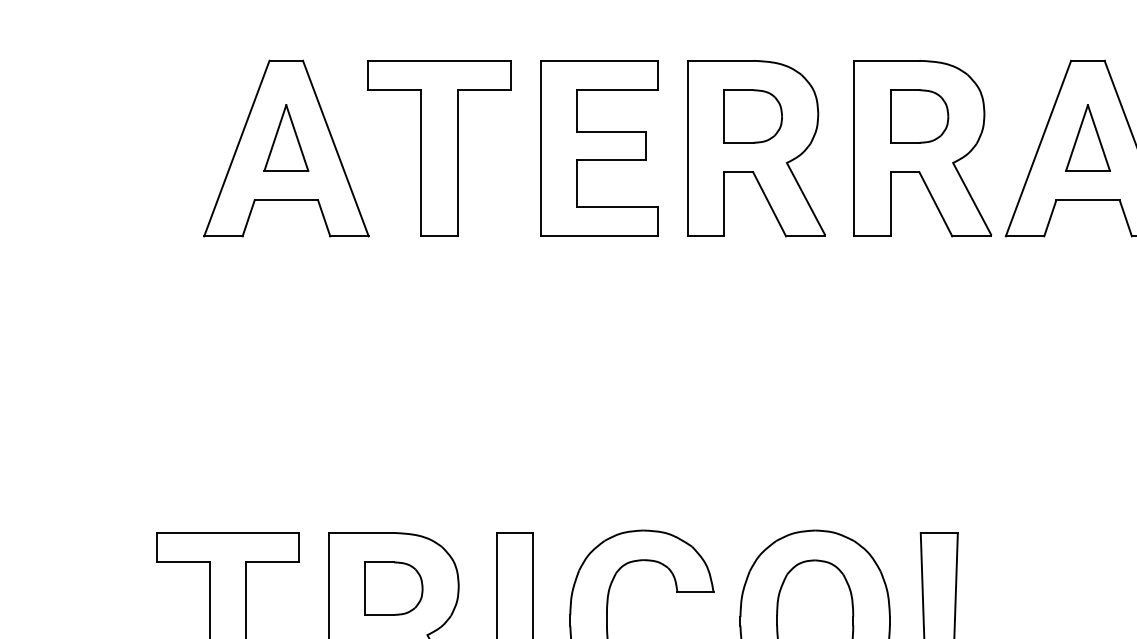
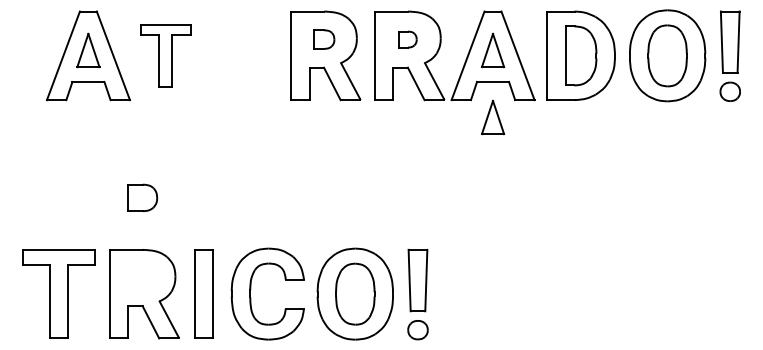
part: (754, 116) -> (324, 39), size x0.7
part: (918, 116) -> (407, 39), size x0.6
part: (439, 147) -> (165, 55), size x0.7
part: (599, 147) -> (246, 55), removed
part: (1088, 270) -> (493, 117), added
part: (393, 587) -> (142, 197), moved

